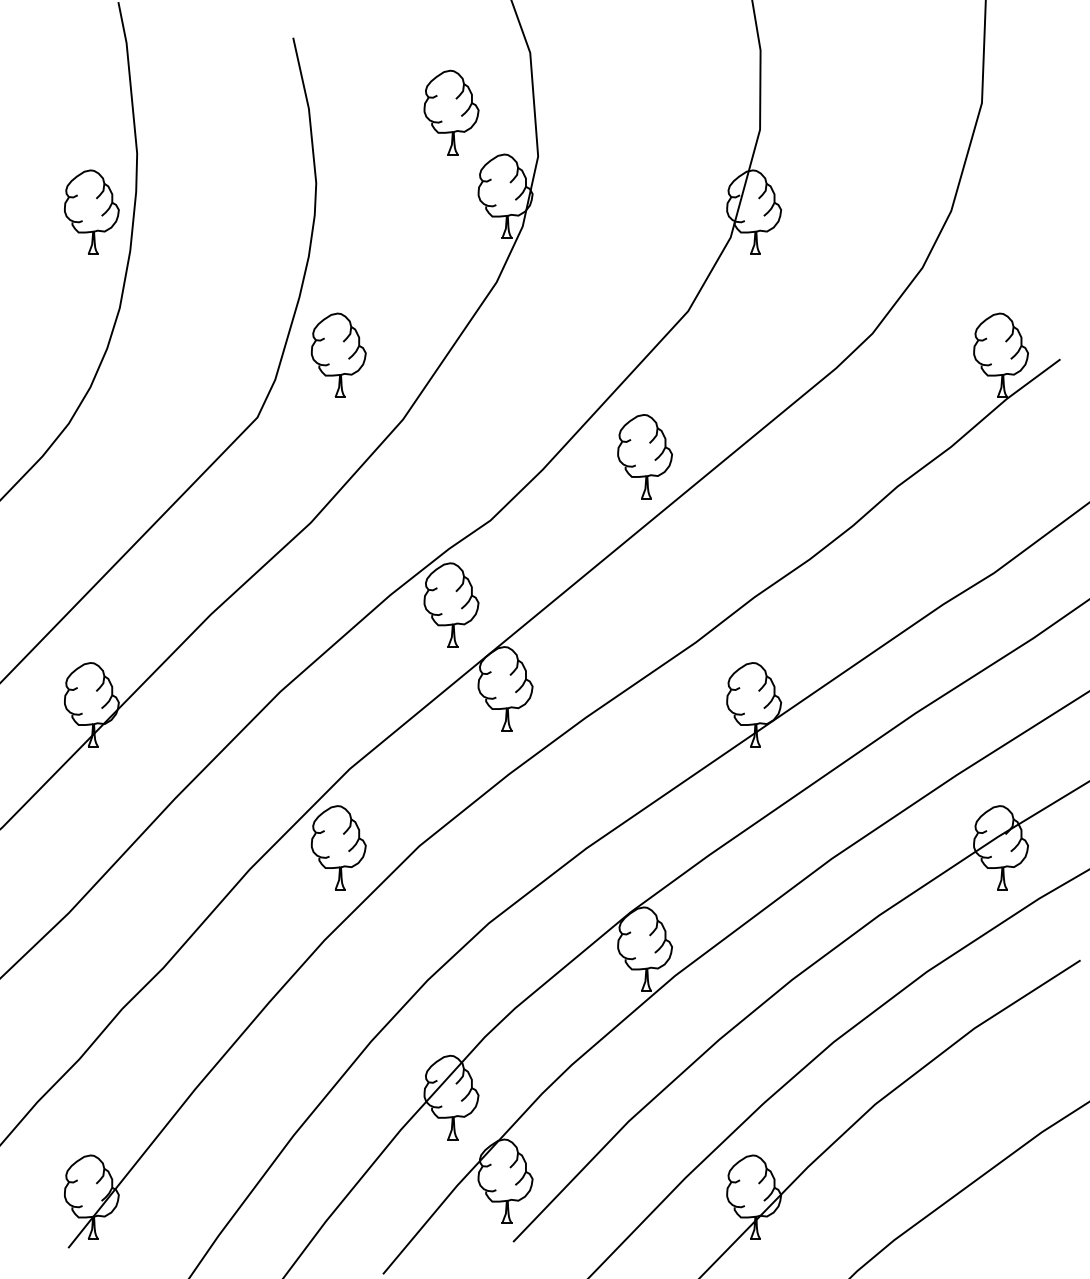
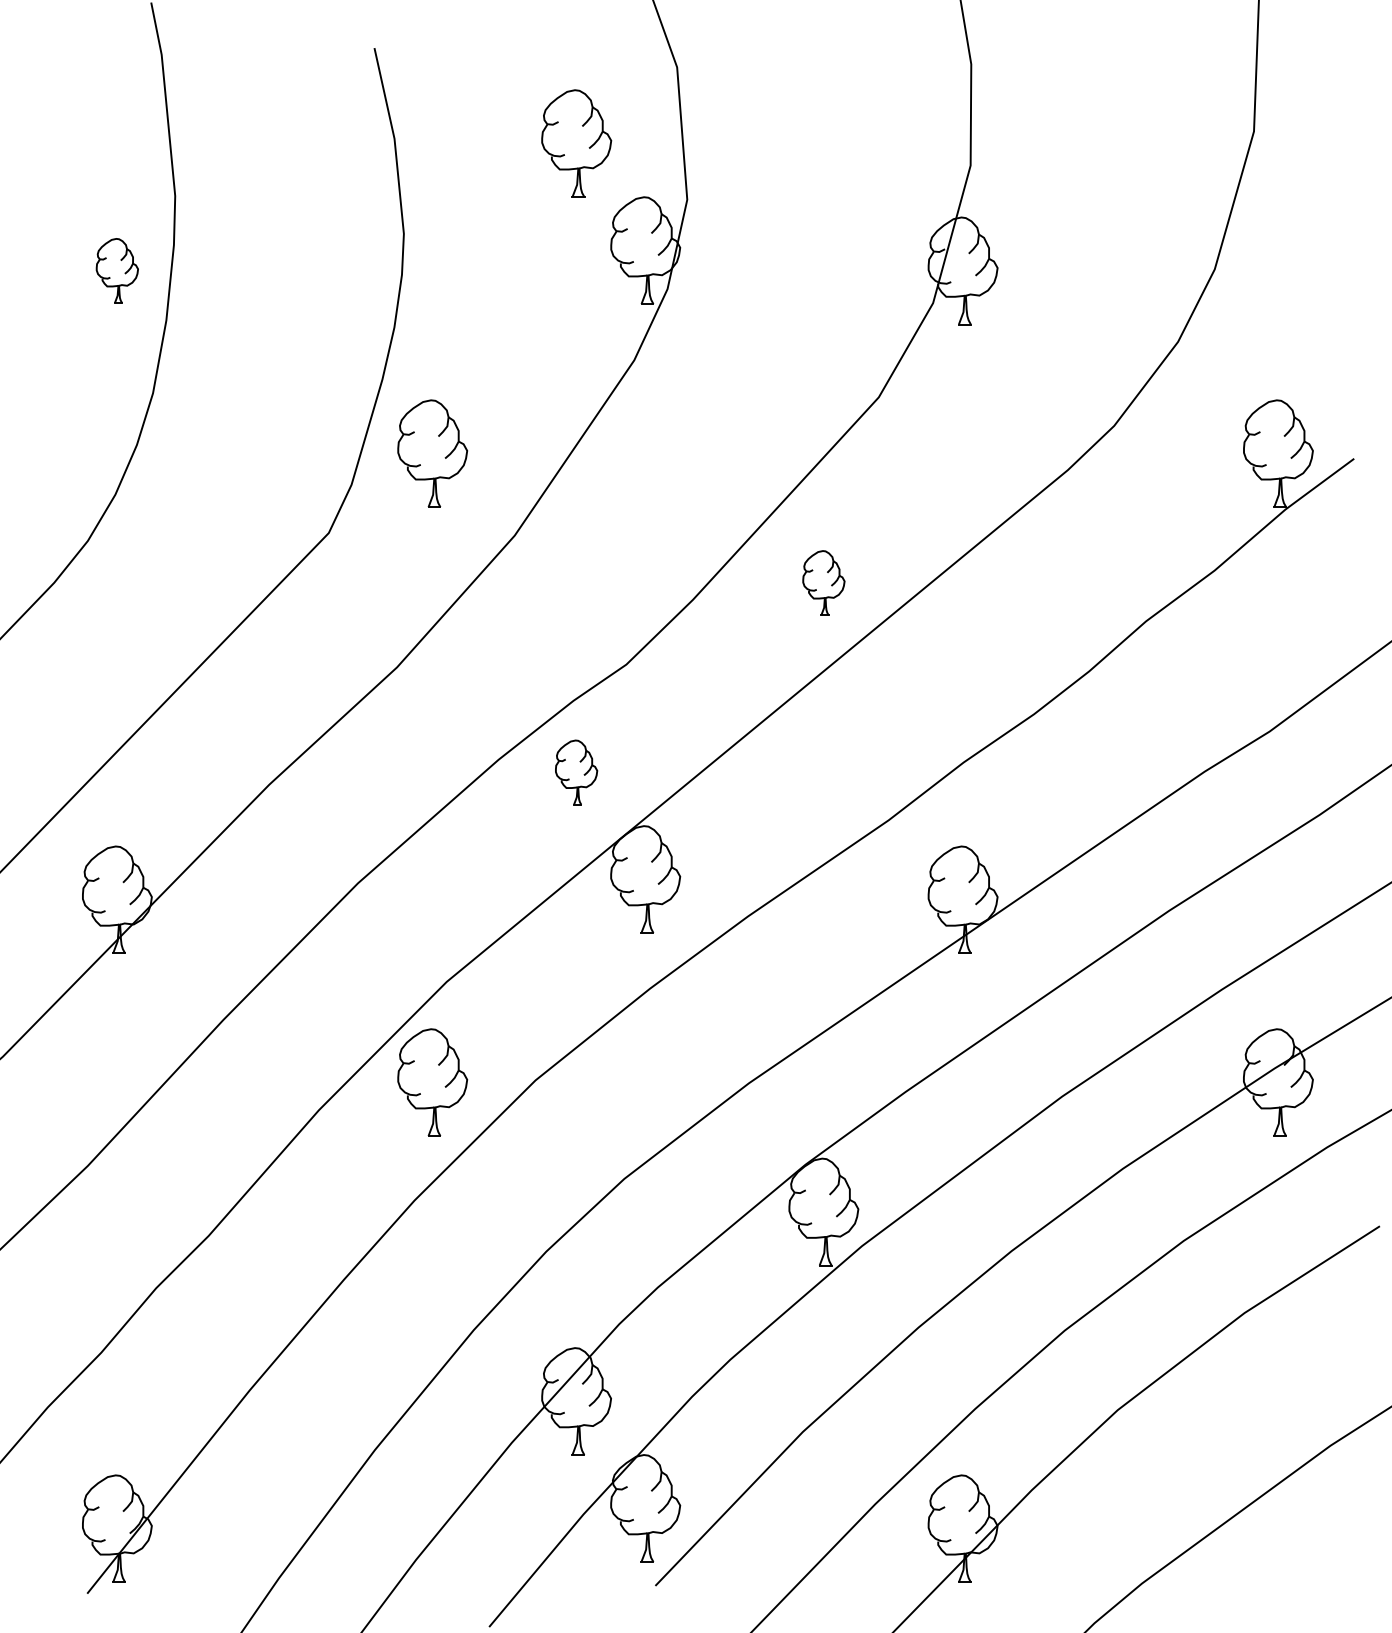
part: (91, 211) -> (117, 270), size x0.6
part: (644, 456) -> (823, 582), size x0.6
part: (451, 605) -> (576, 772), size x0.6

